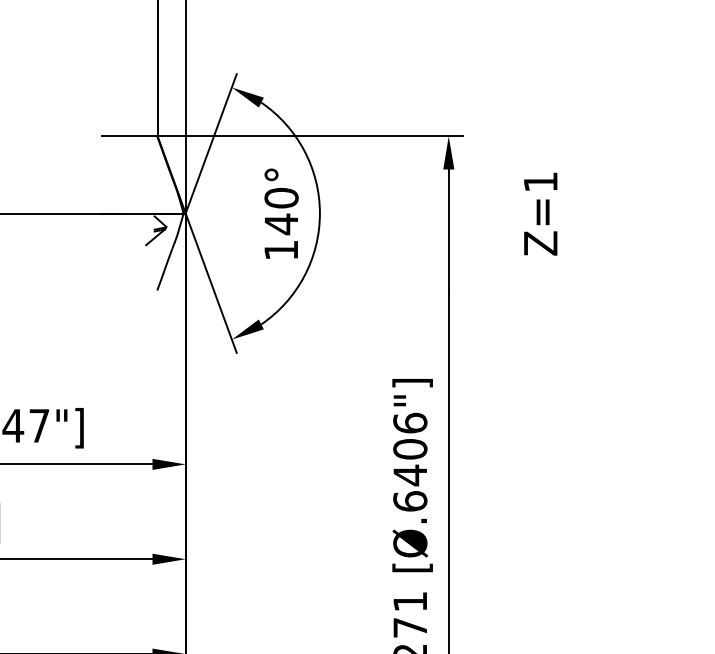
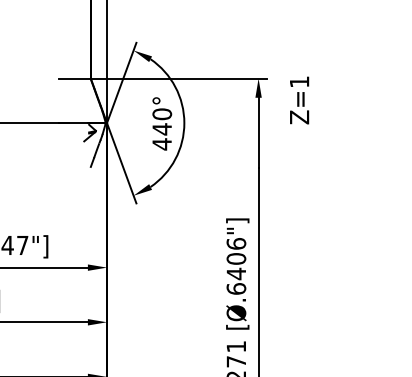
text: (540, 214) -> (299, 100), moved
text: (280, 250) -> (161, 144), 140° -> 440°

